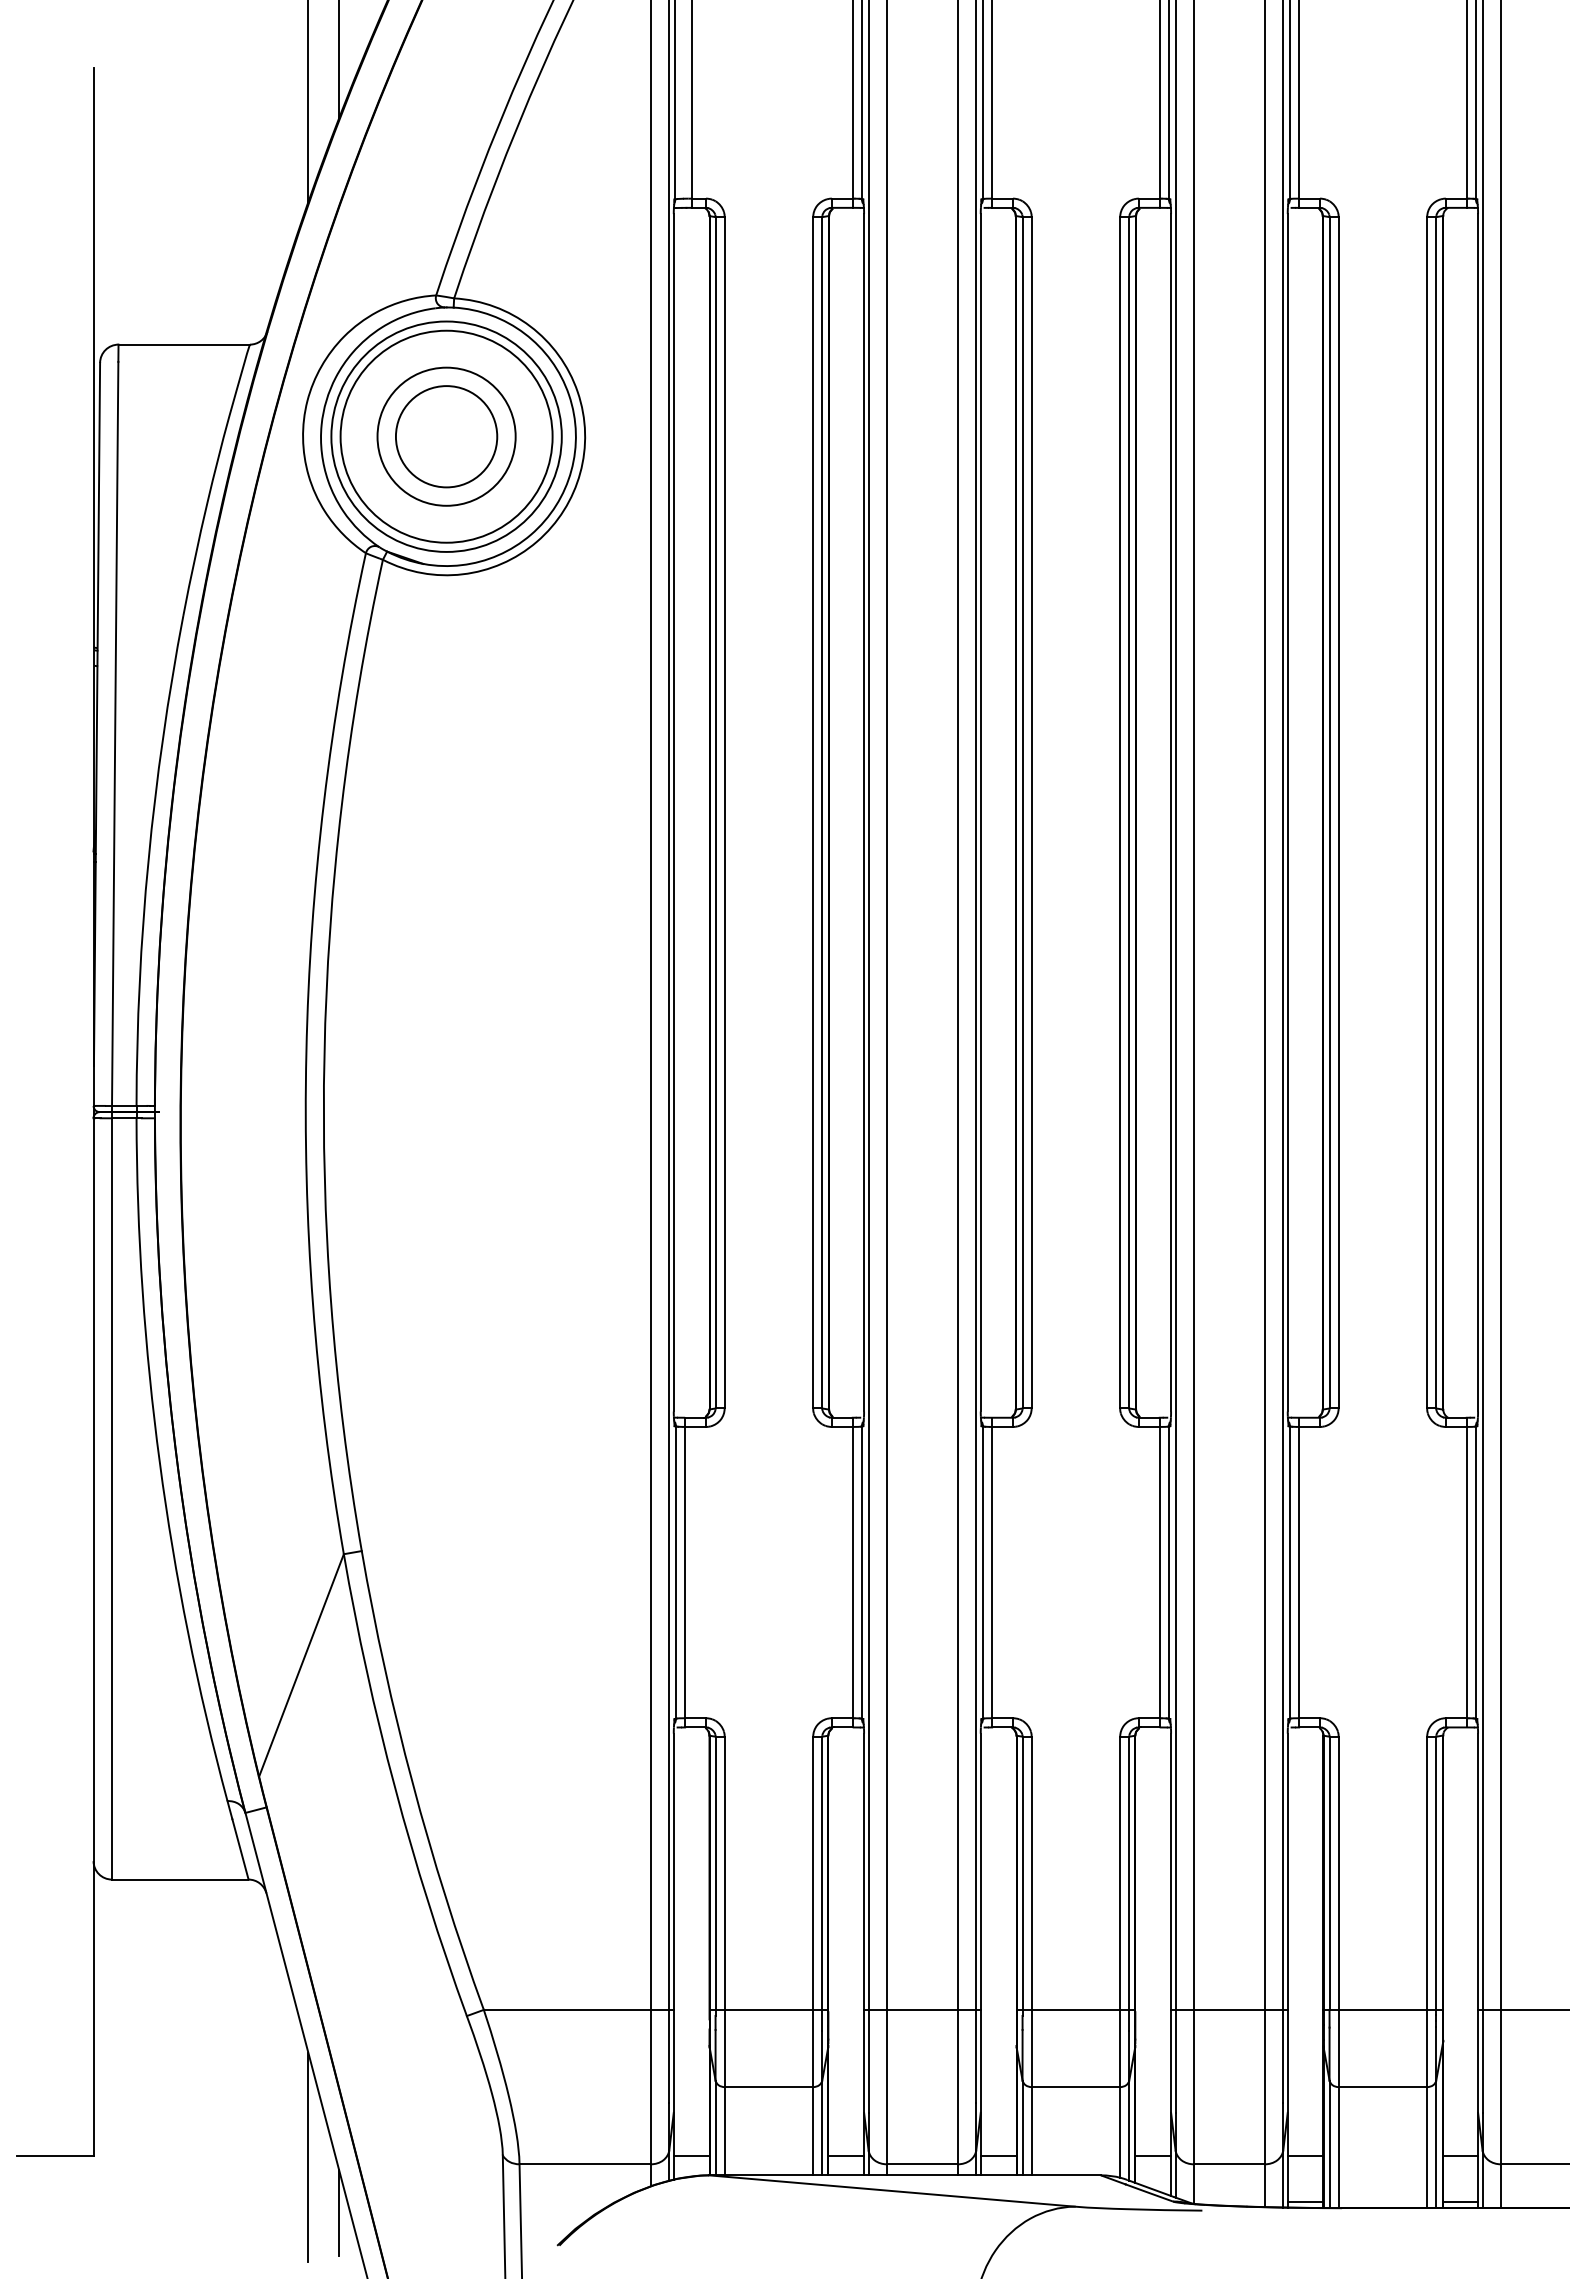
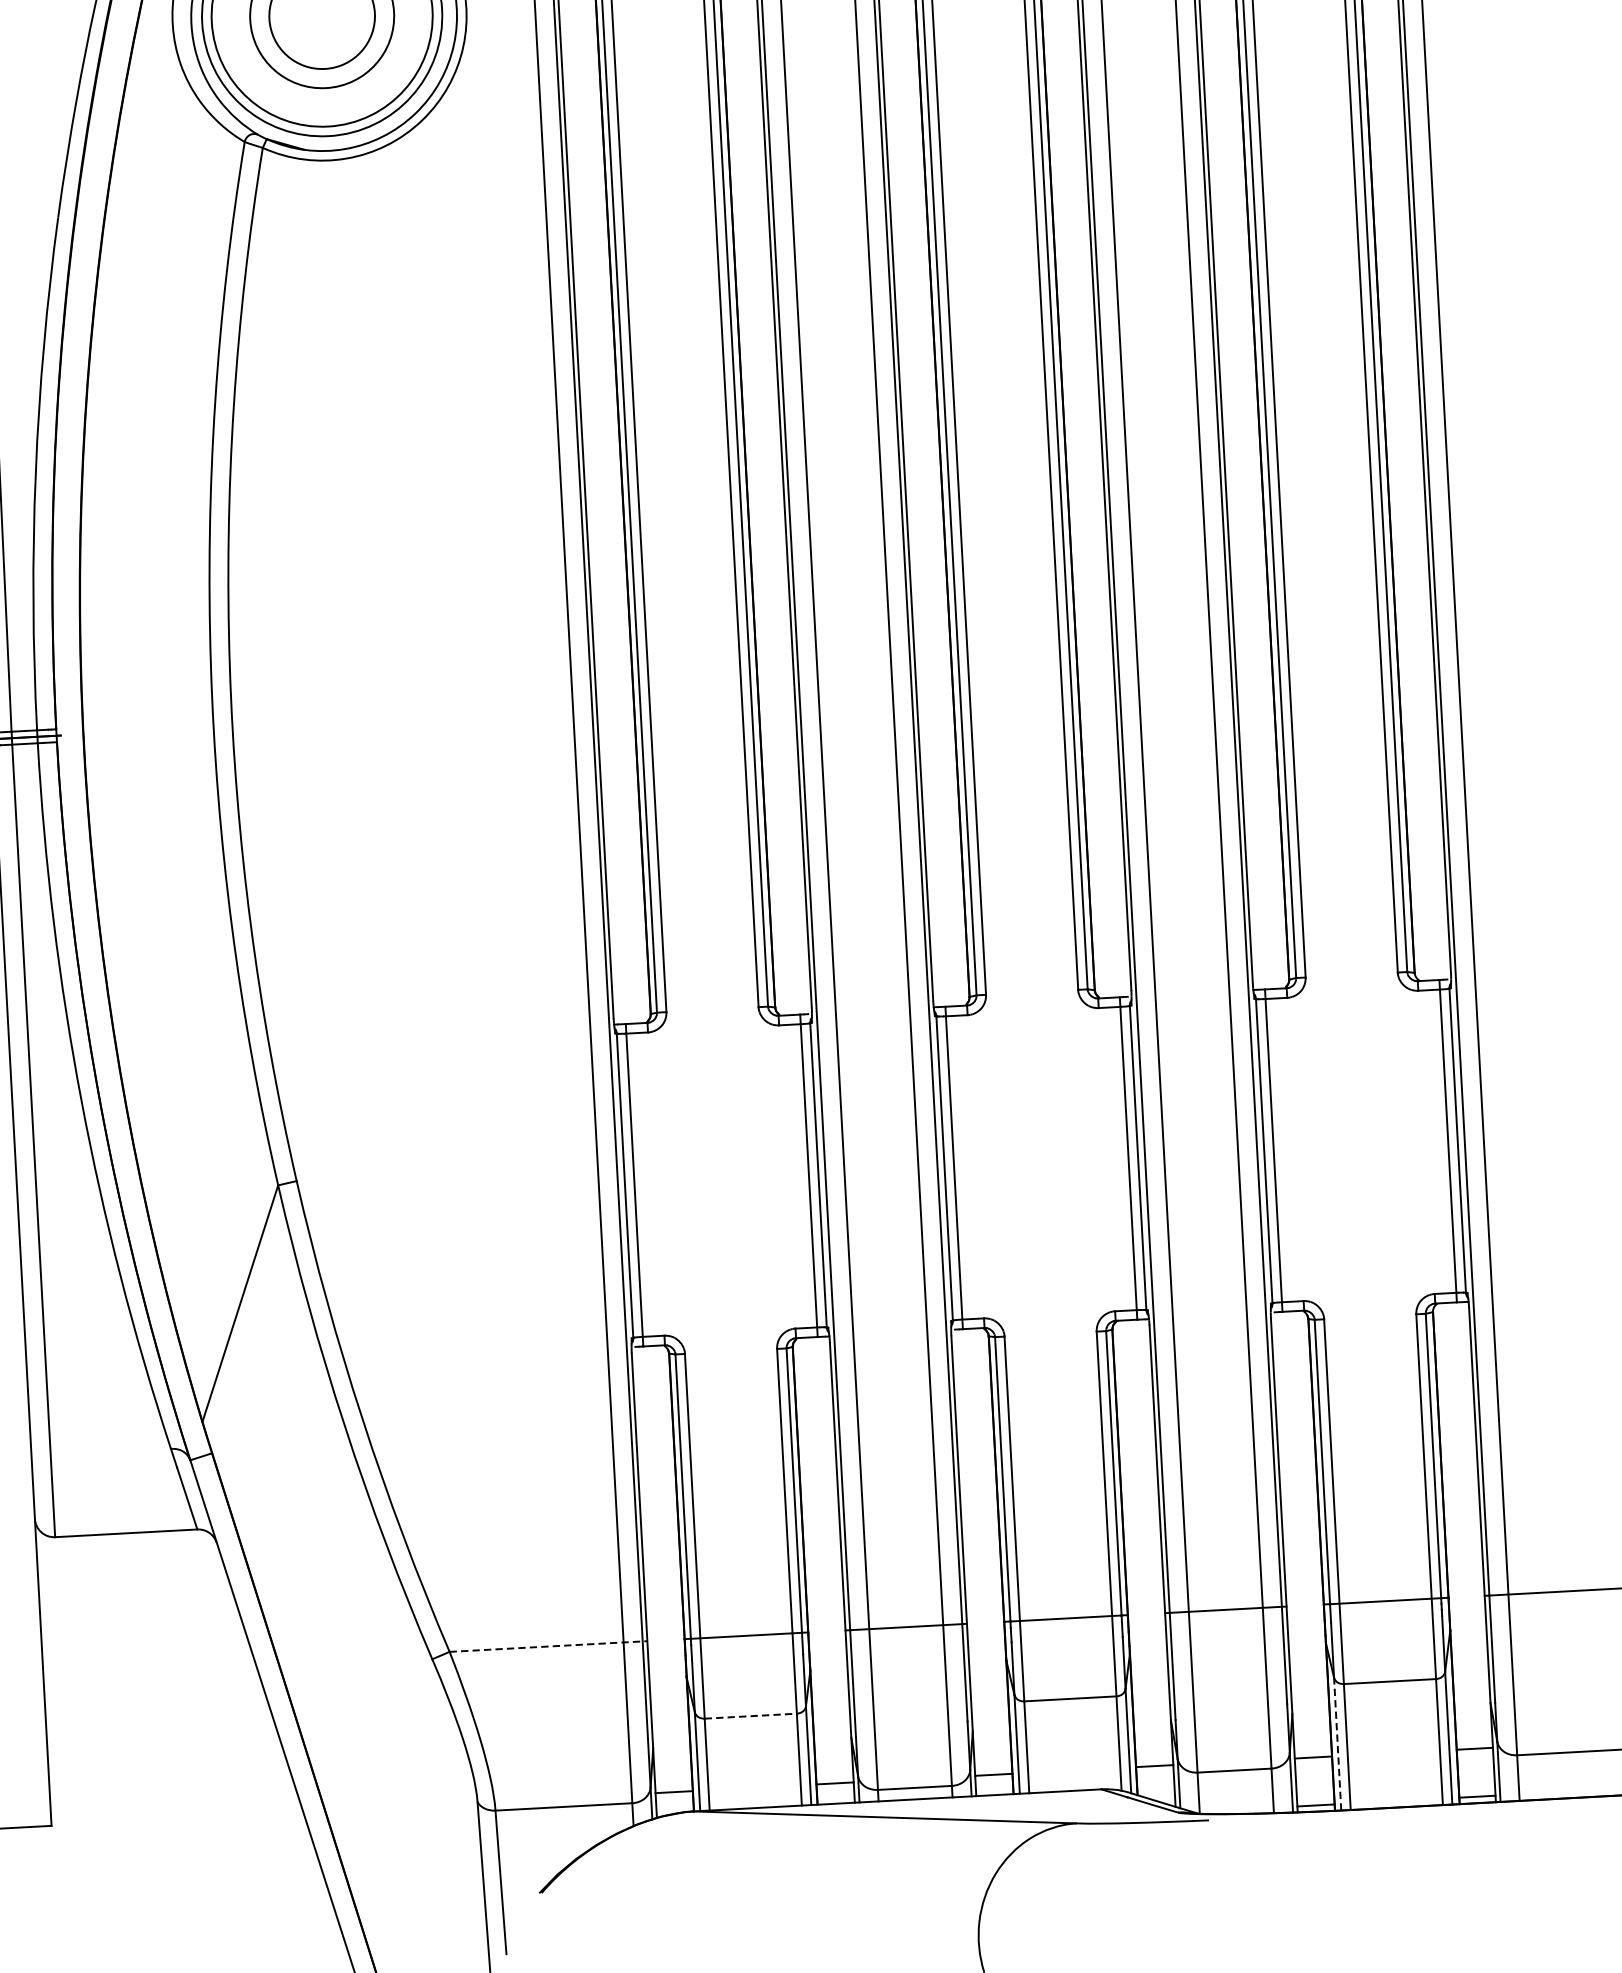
line: (578, 2009) -> (548, 1646), solid -> dashed
line: (769, 2087) -> (751, 1716), solid -> dashed
line: (1329, 2144) -> (1337, 1744), solid -> dashed
line: (308, 2157) -> (275, 1815), removed
line: (339, 2213) -> (310, 1871), removed

